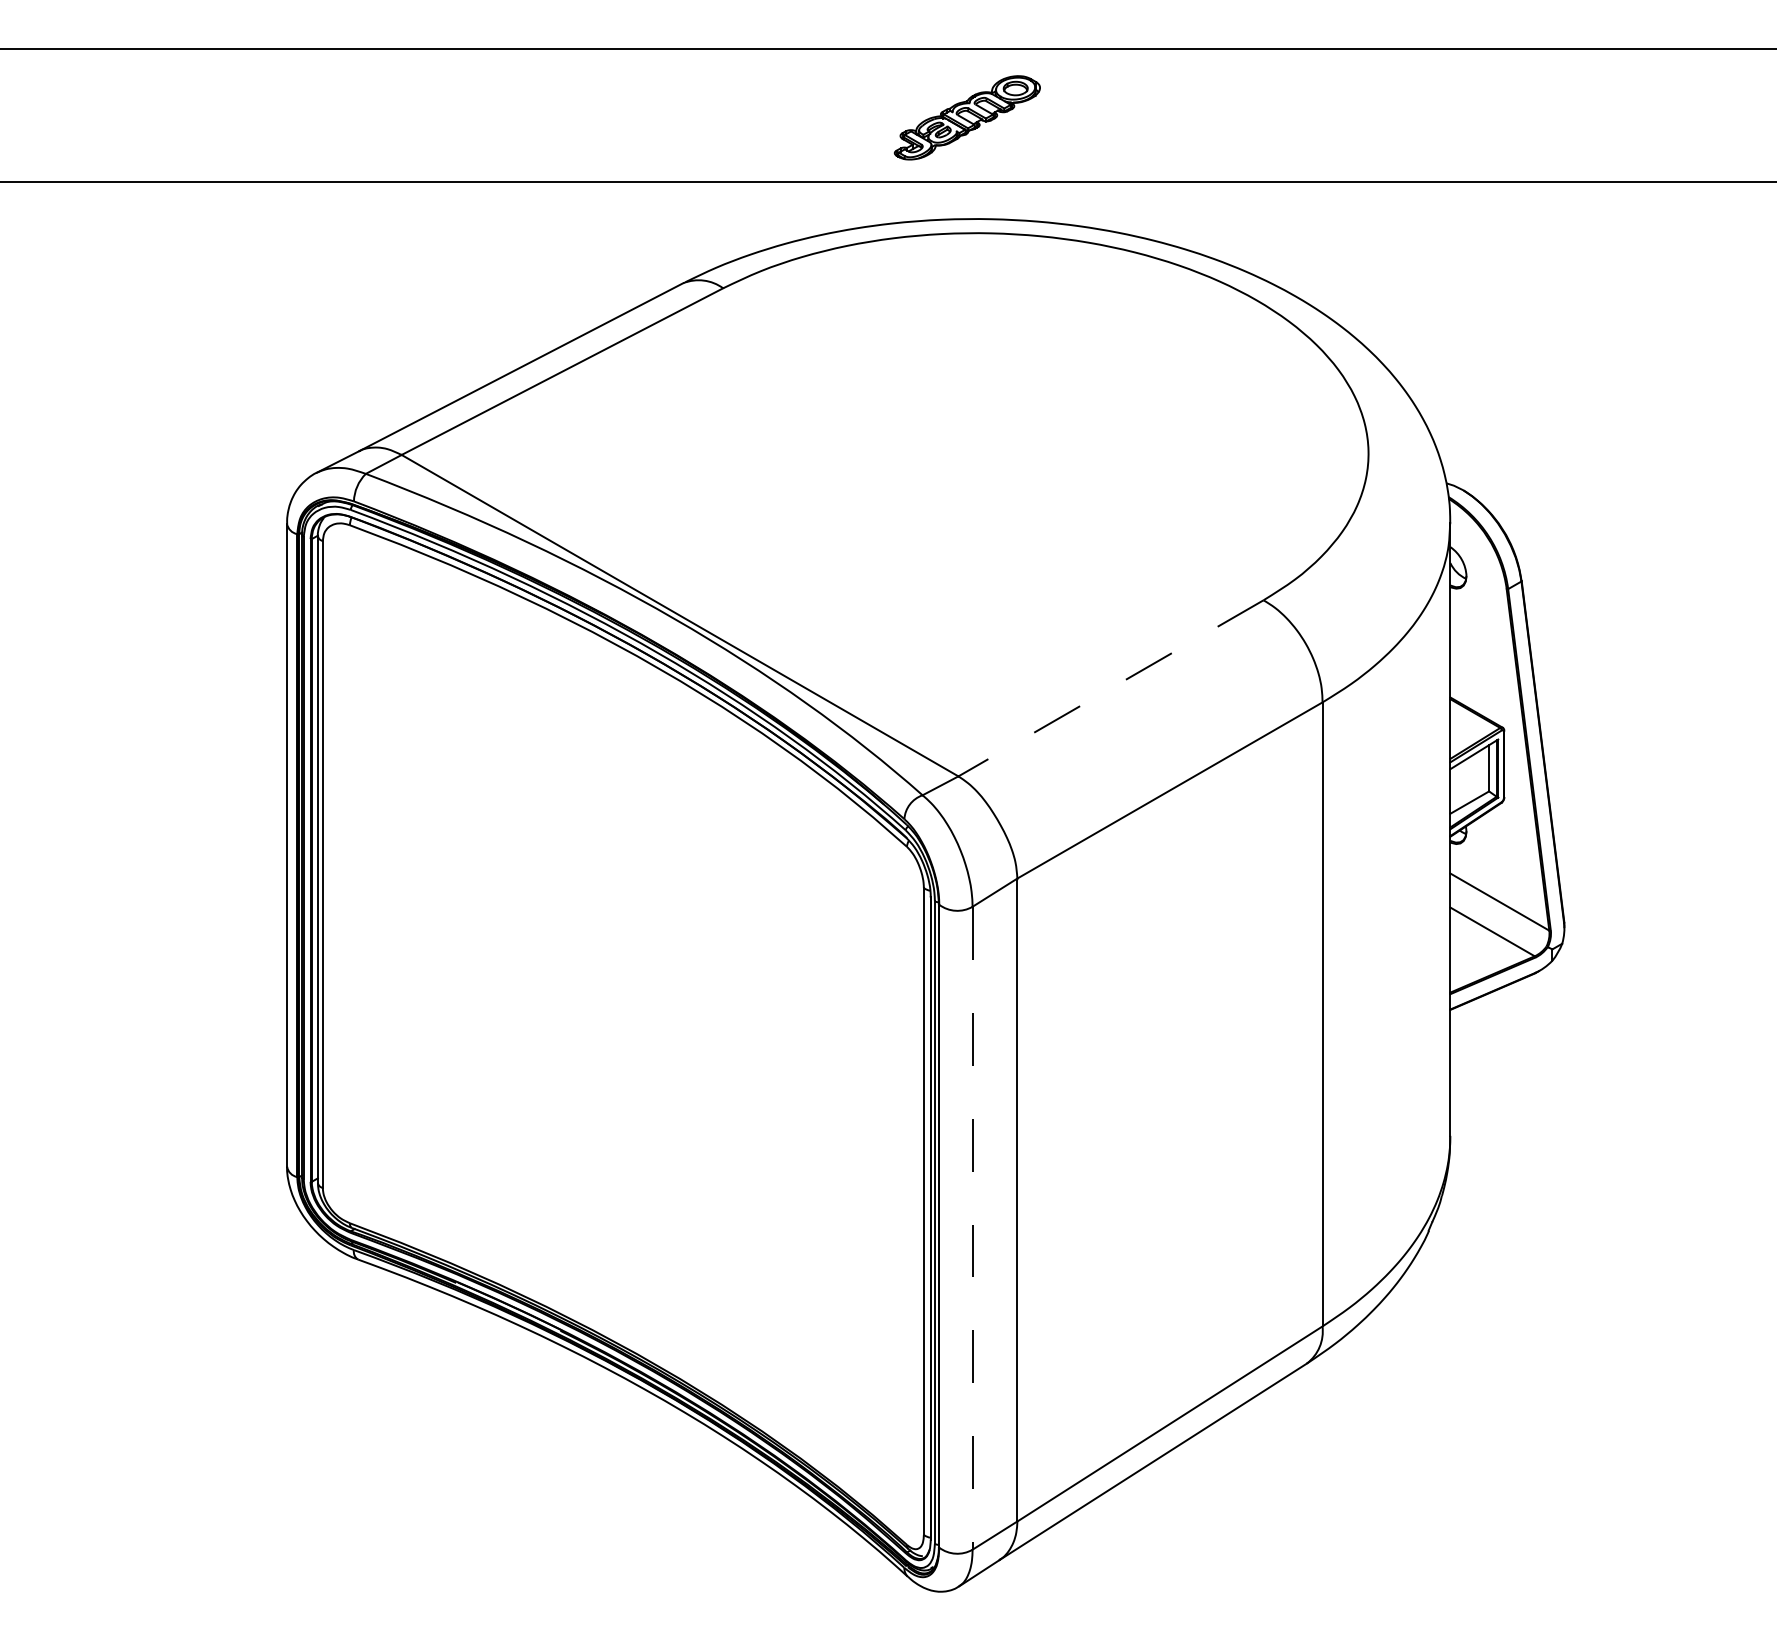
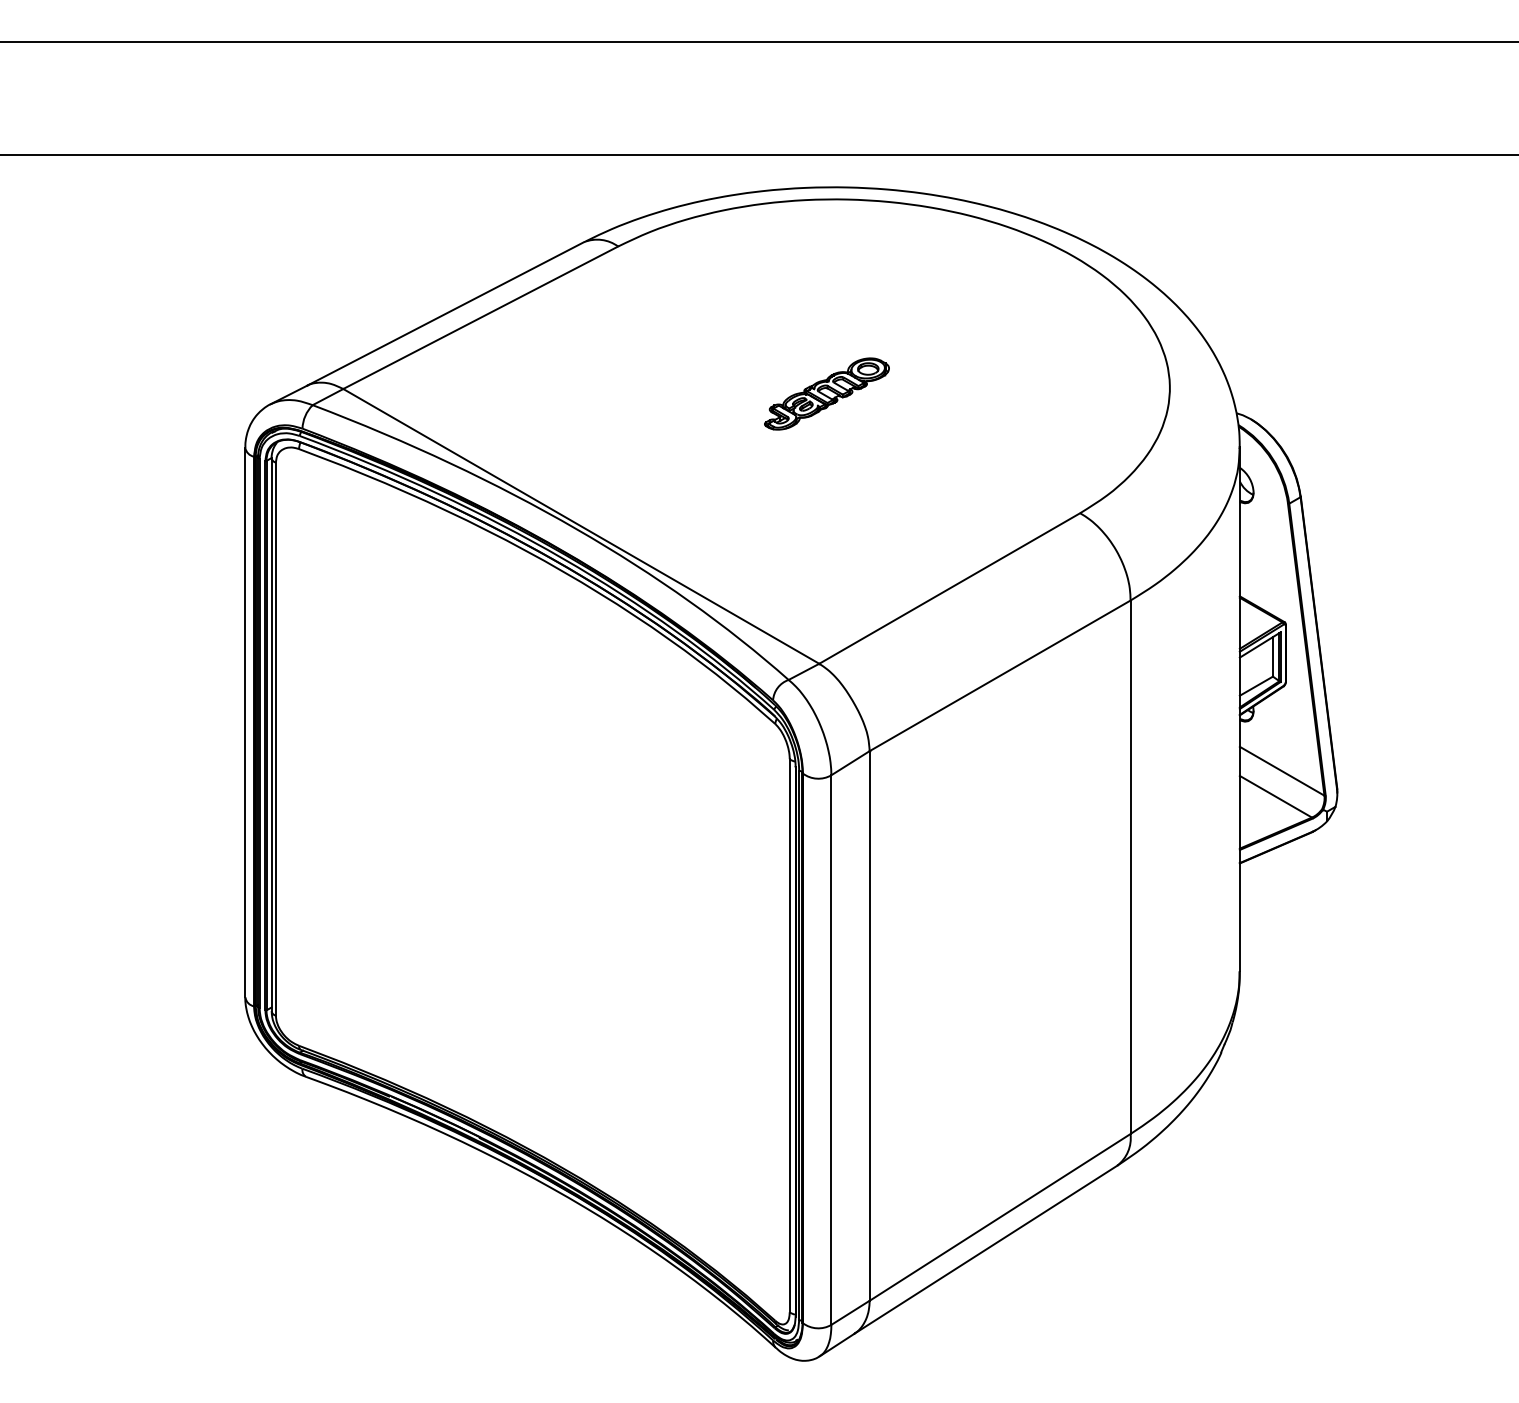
part: (966, 117) -> (826, 393), moved
line: (1110, 688) -> (949, 588), dashed -> solid
line: (972, 1228) -> (831, 1050), dashed -> solid

